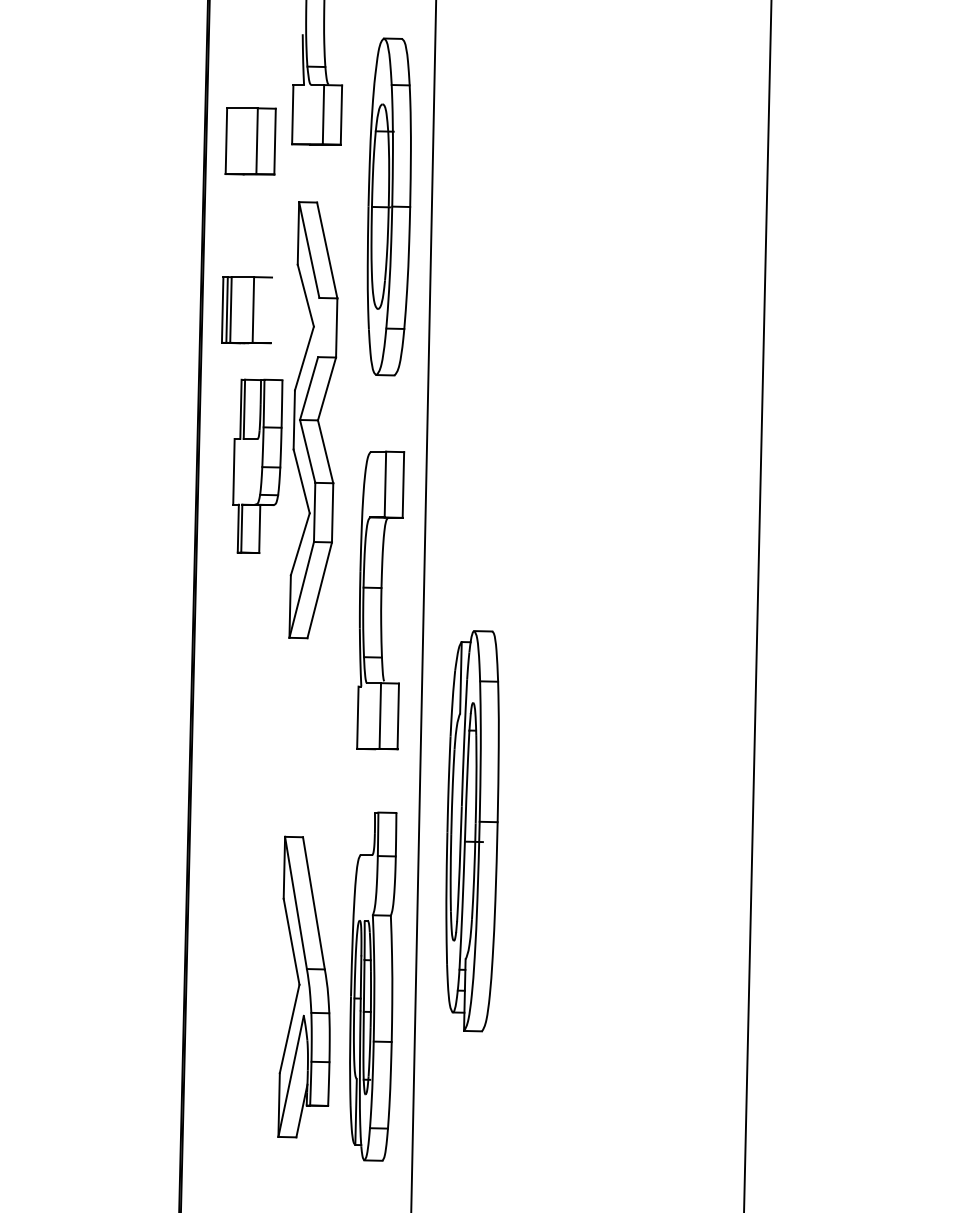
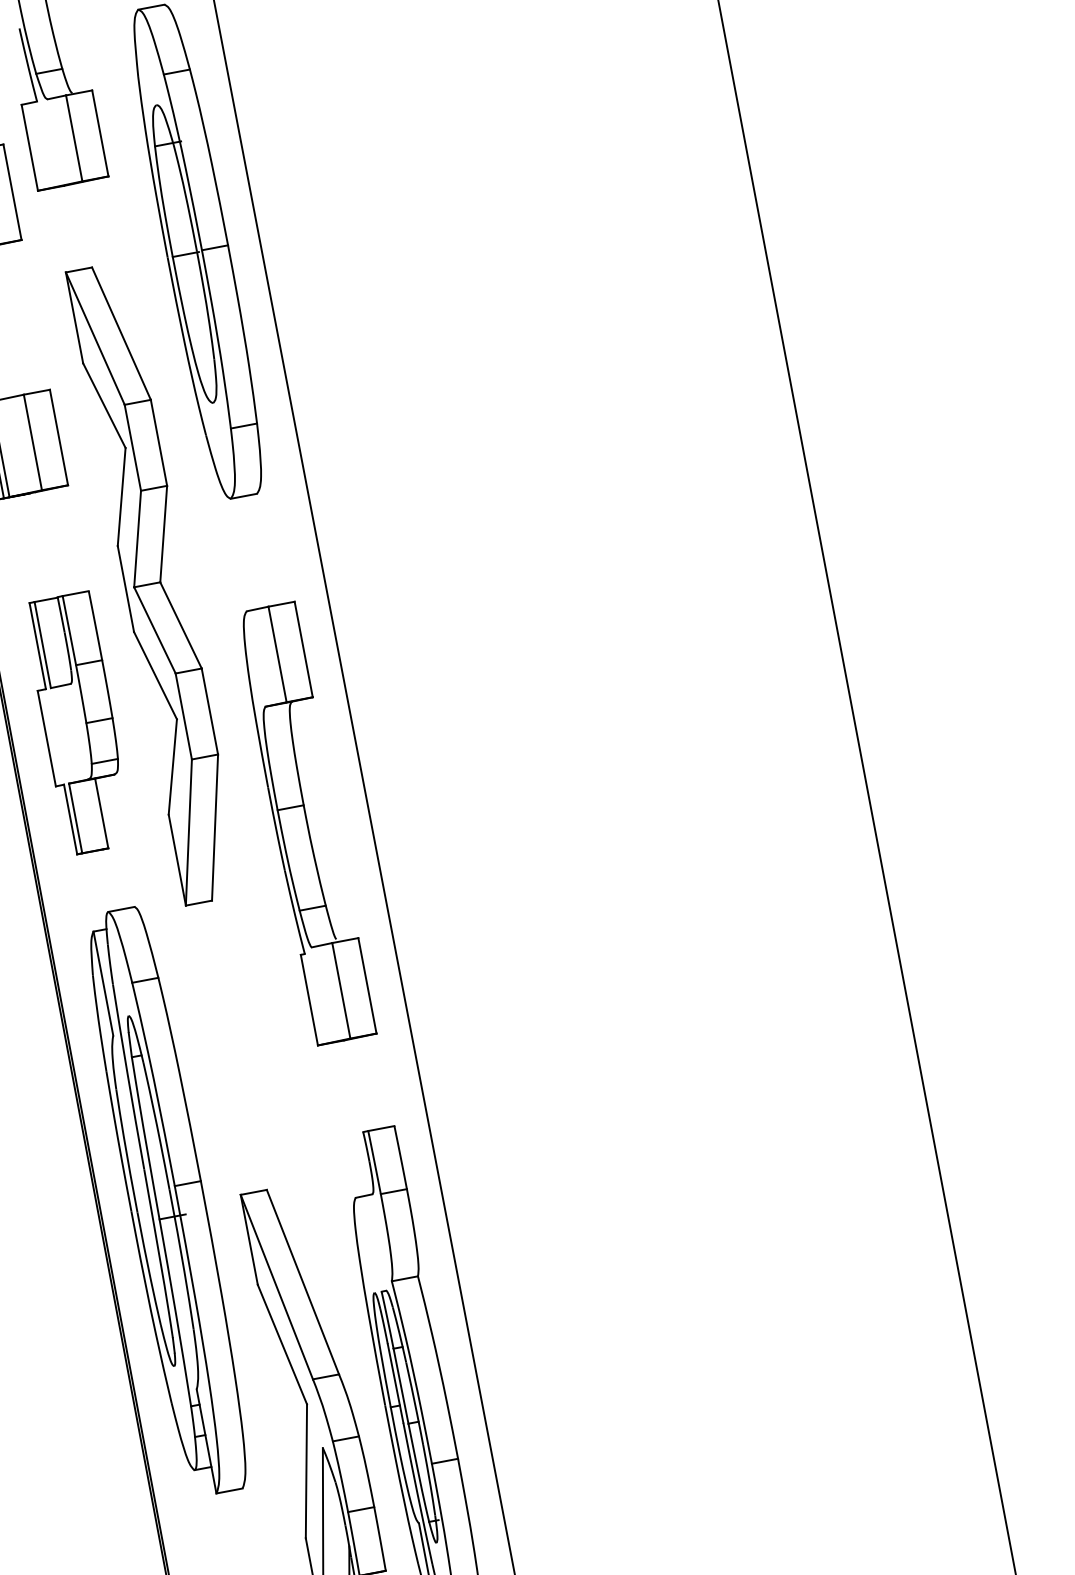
line: (271, 310) -> (59, 437), added
line: (318, 327) -> (132, 447), added
part: (257, 465) -> (78, 722), moved
part: (472, 831) -> (167, 1202), moved

